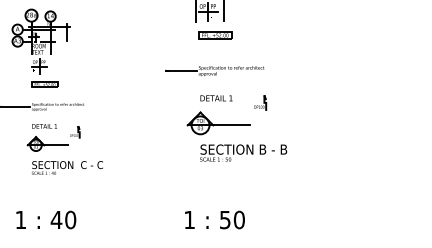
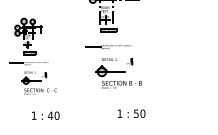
text: (45, 219) -> (45, 115), moved
text: (214, 219) -> (131, 113), moved

